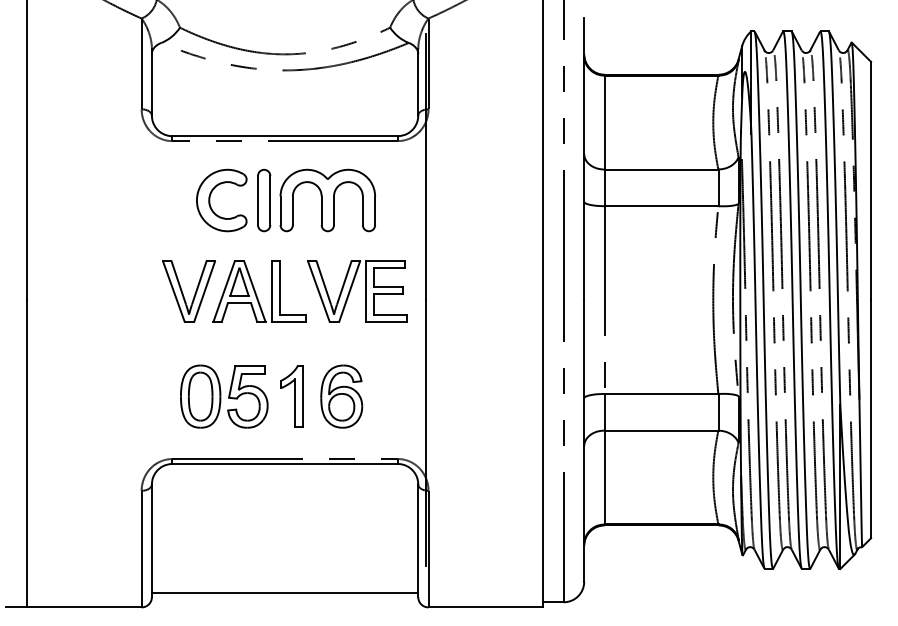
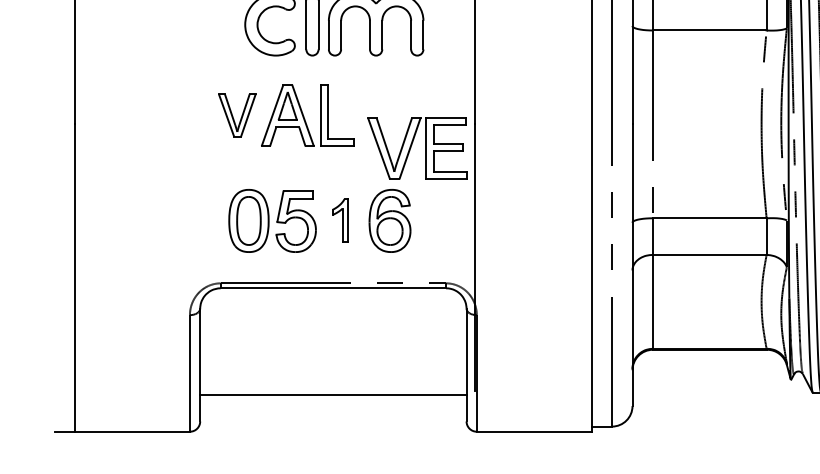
part: (351, 289) -> (411, 146), moved
part: (188, 291) -> (236, 115), size x0.7
part: (291, 396) -> (339, 220), size x0.7
line: (284, 593) -> (332, 395), moved

